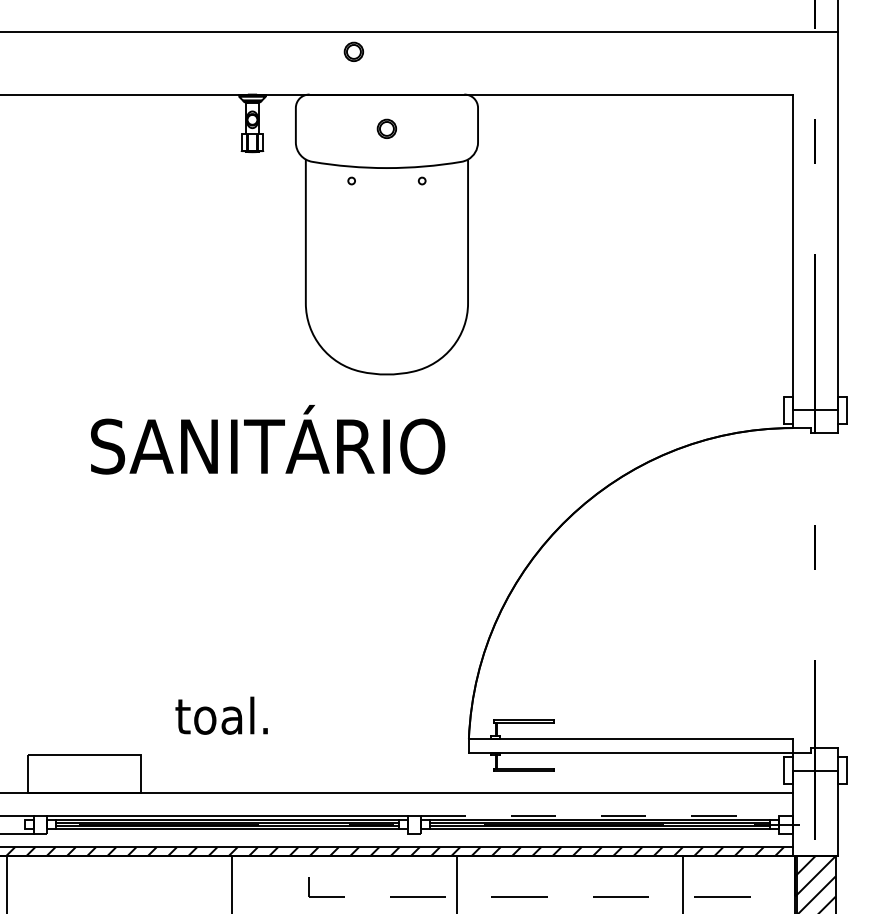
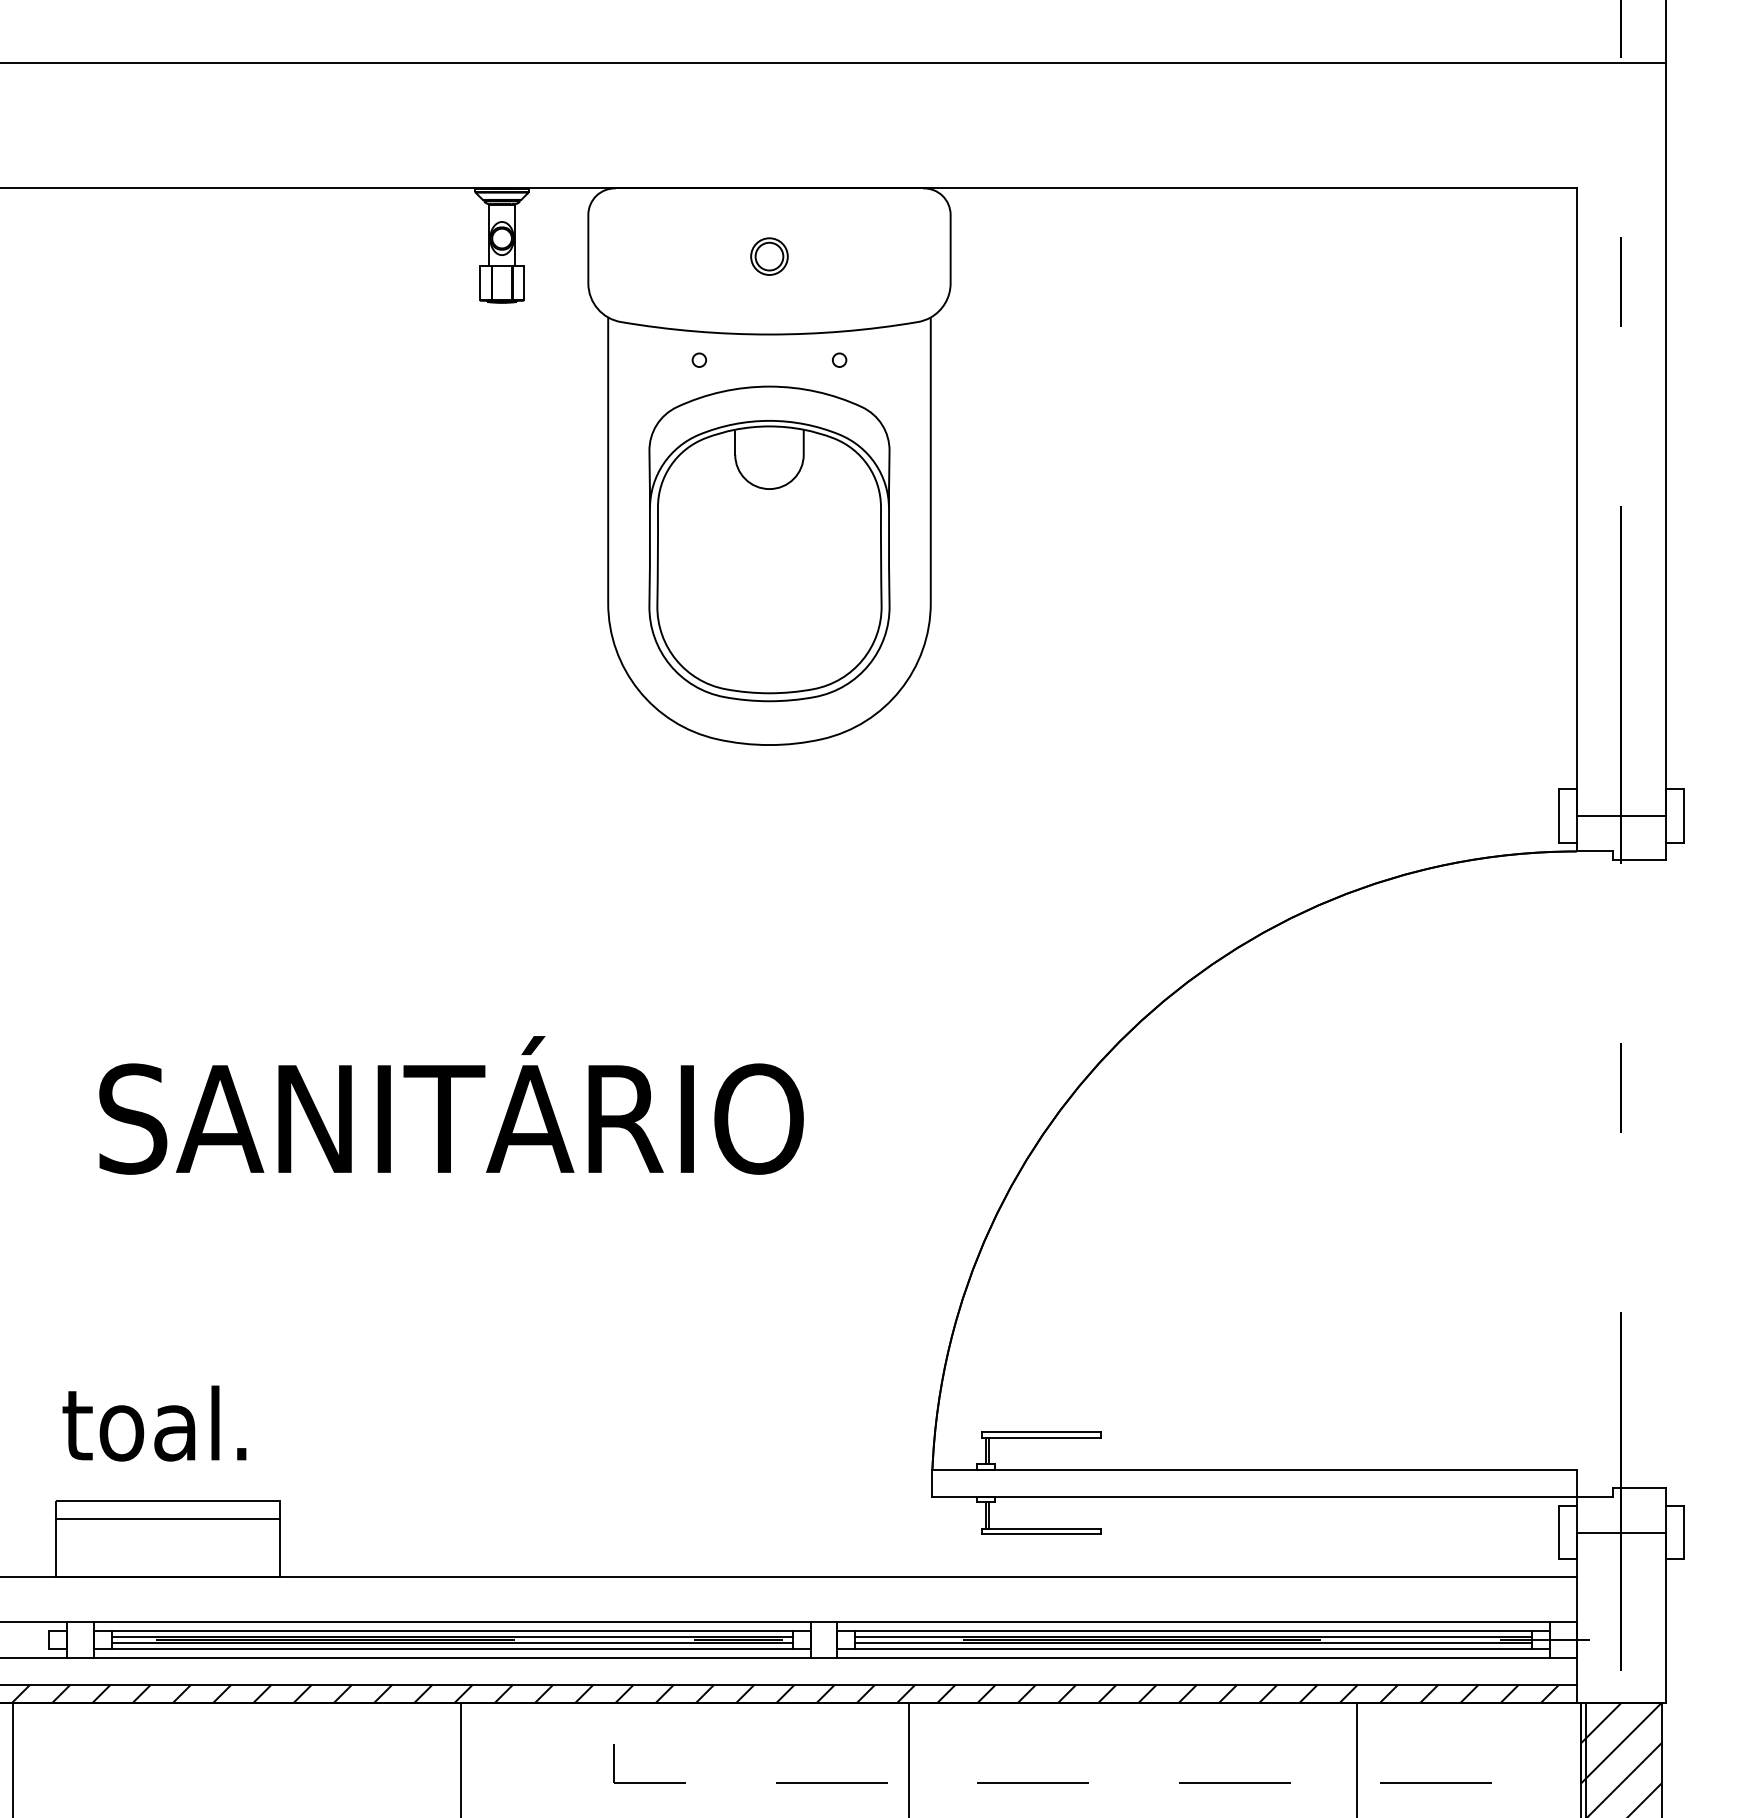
part: (353, 51) -> (702, 102), removed
part: (386, 273) -> (768, 544), added
text: (268, 439) -> (452, 1104), moved
text: (221, 715) -> (154, 1423), moved
line: (84, 763) -> (168, 1518), added
line: (600, 815) -> (1194, 1621), dashed -> solid
line: (227, 833) -> (452, 1657), added
line: (600, 833) -> (1194, 1657), added

